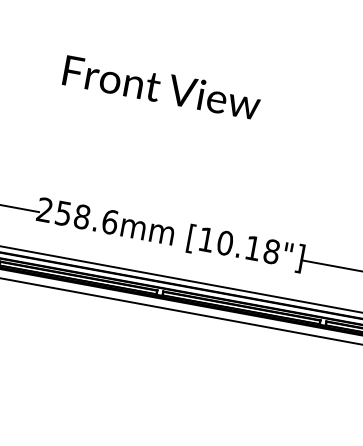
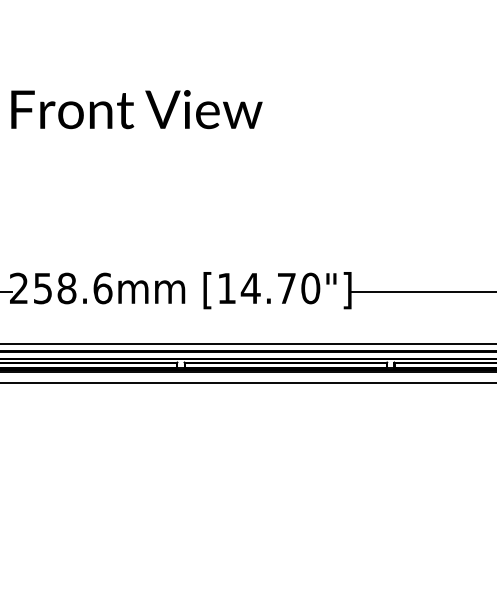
text: (248, 247) -> (280, 288), [10.18"] -> [14.70"]

